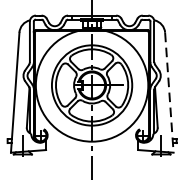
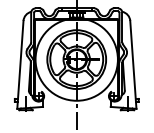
line: (169, 93) -> (133, 65), dashed -> solid

